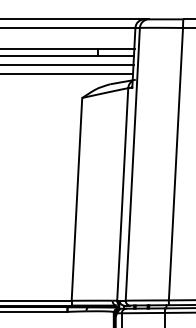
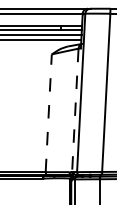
line: (123, 194) -> (75, 110), solid -> dashed
line: (76, 199) -> (48, 113), solid -> dashed

